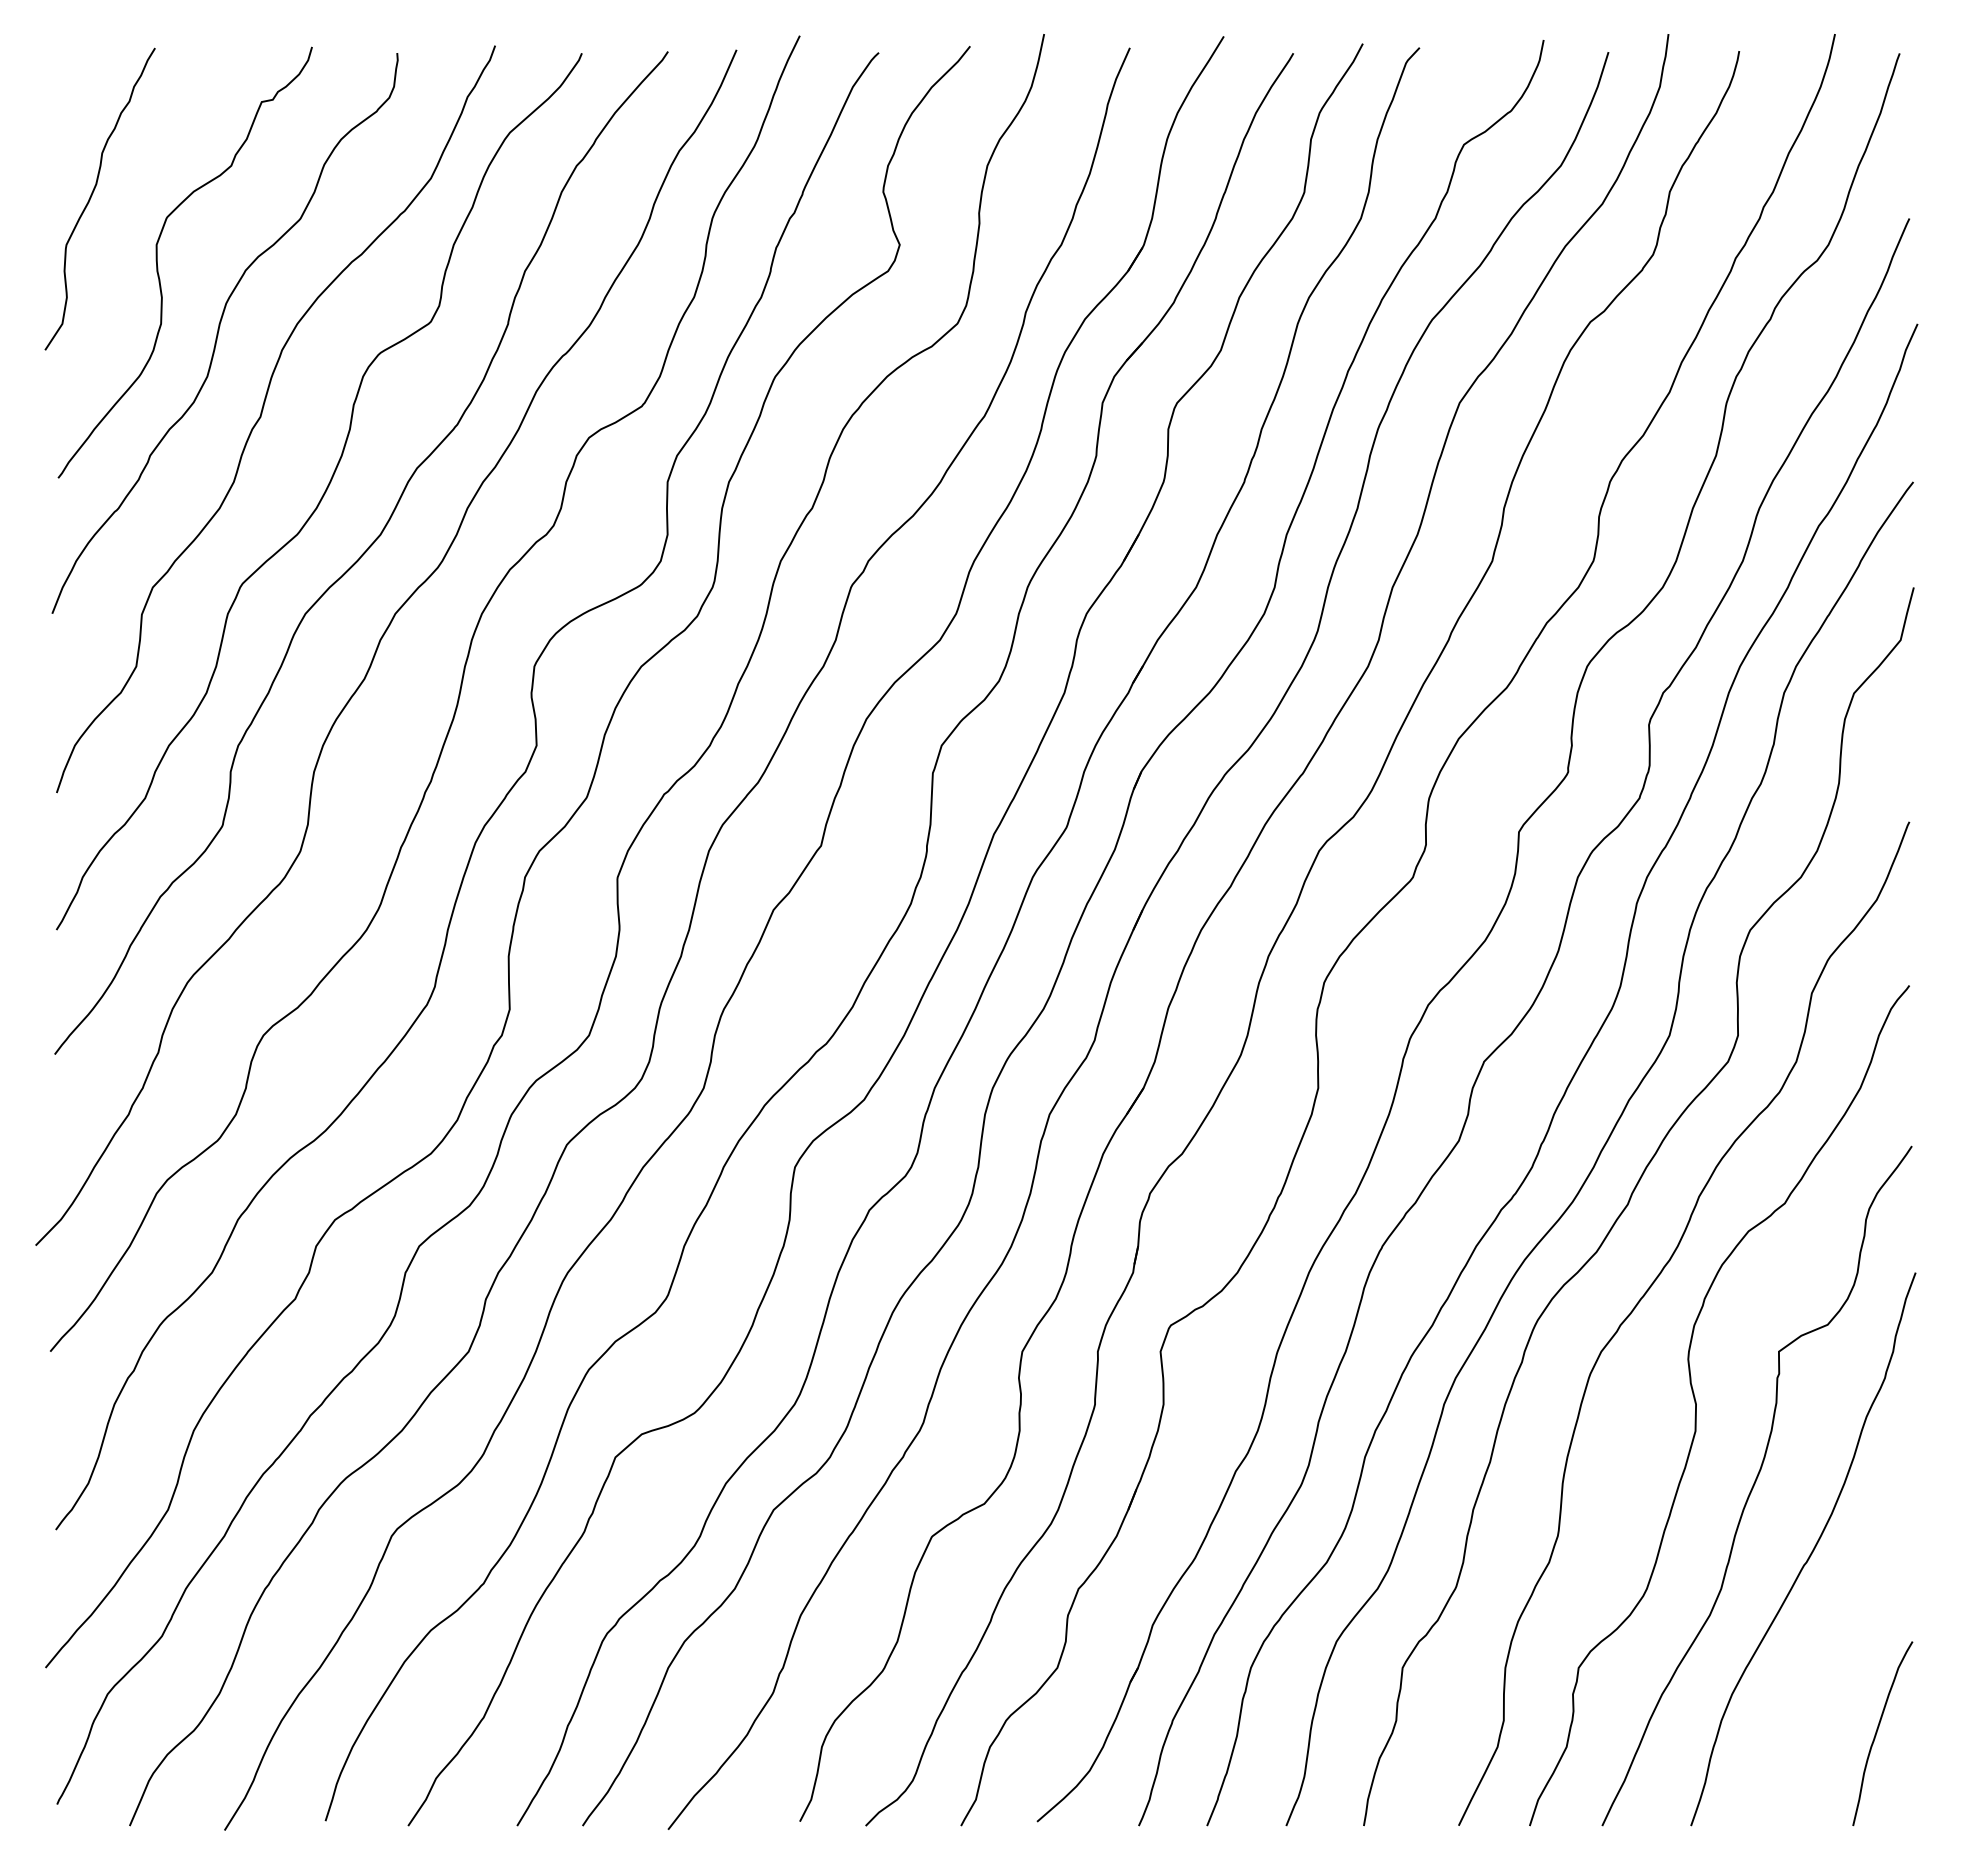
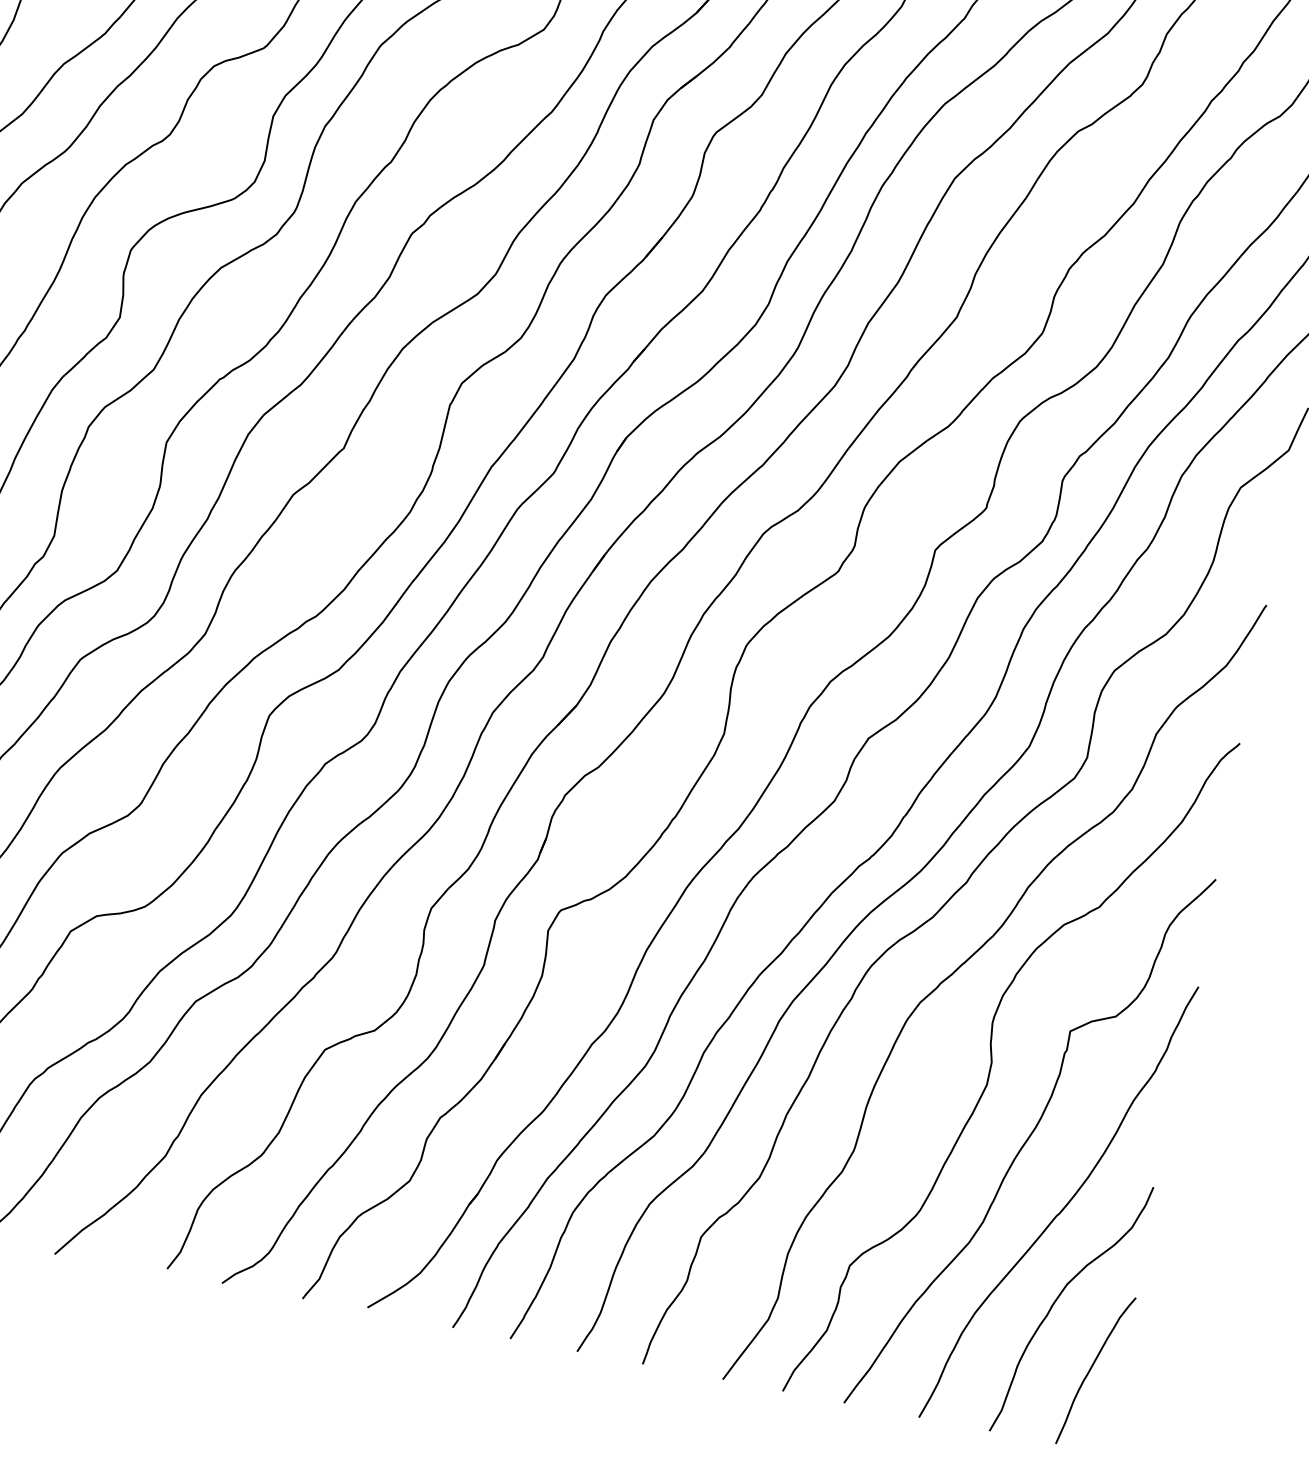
curve: (1822, 1663) -> (1056, 1301), added

